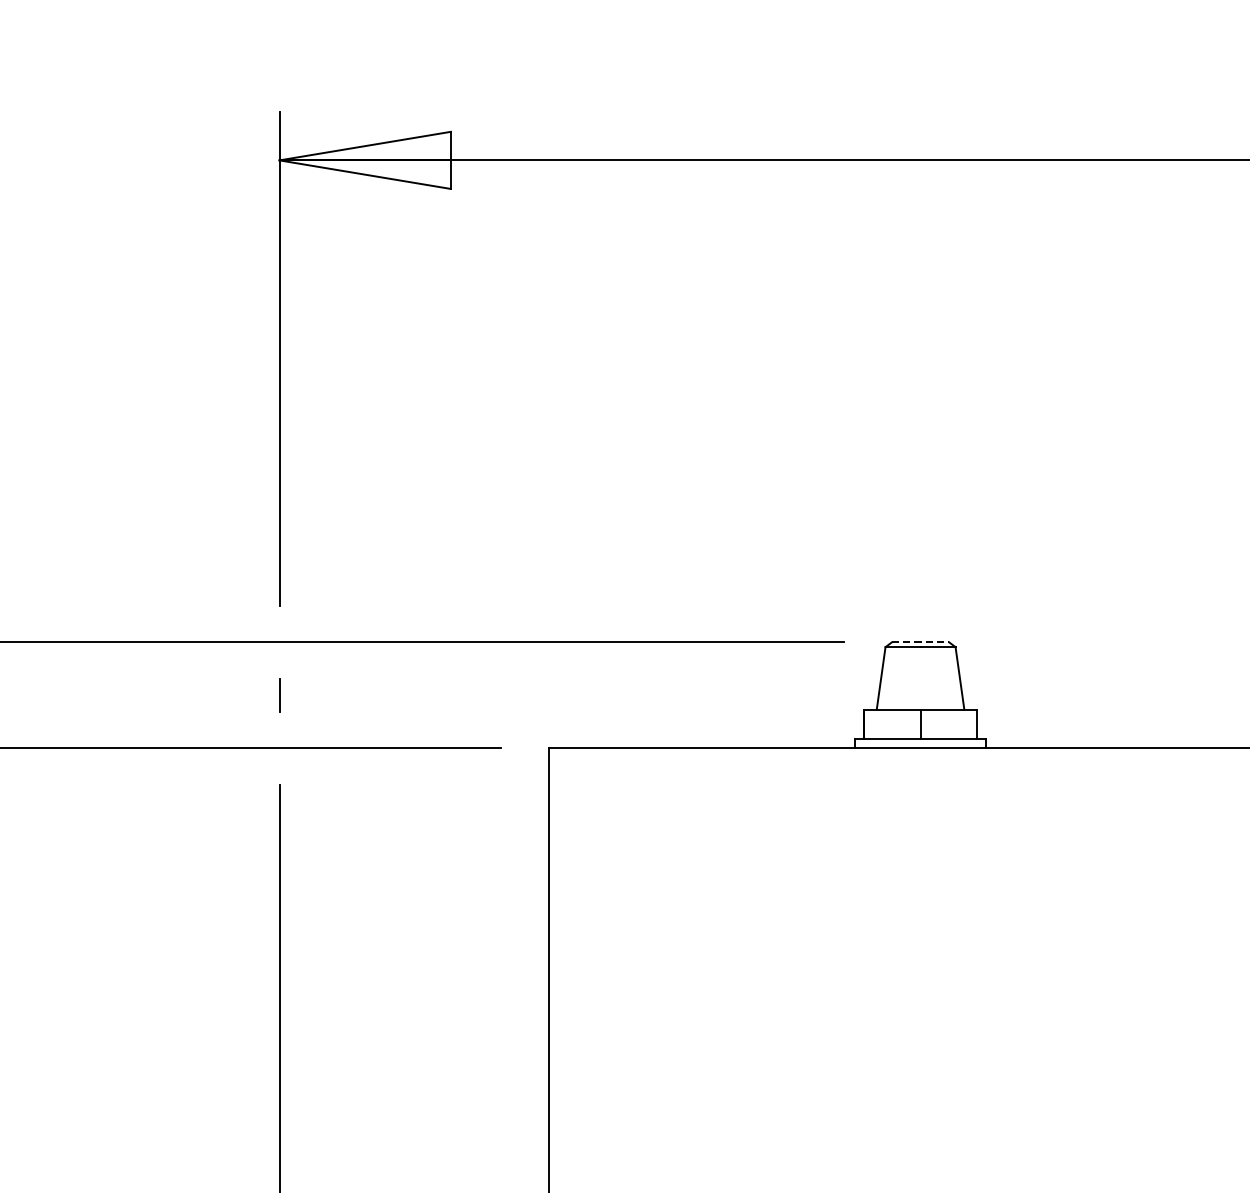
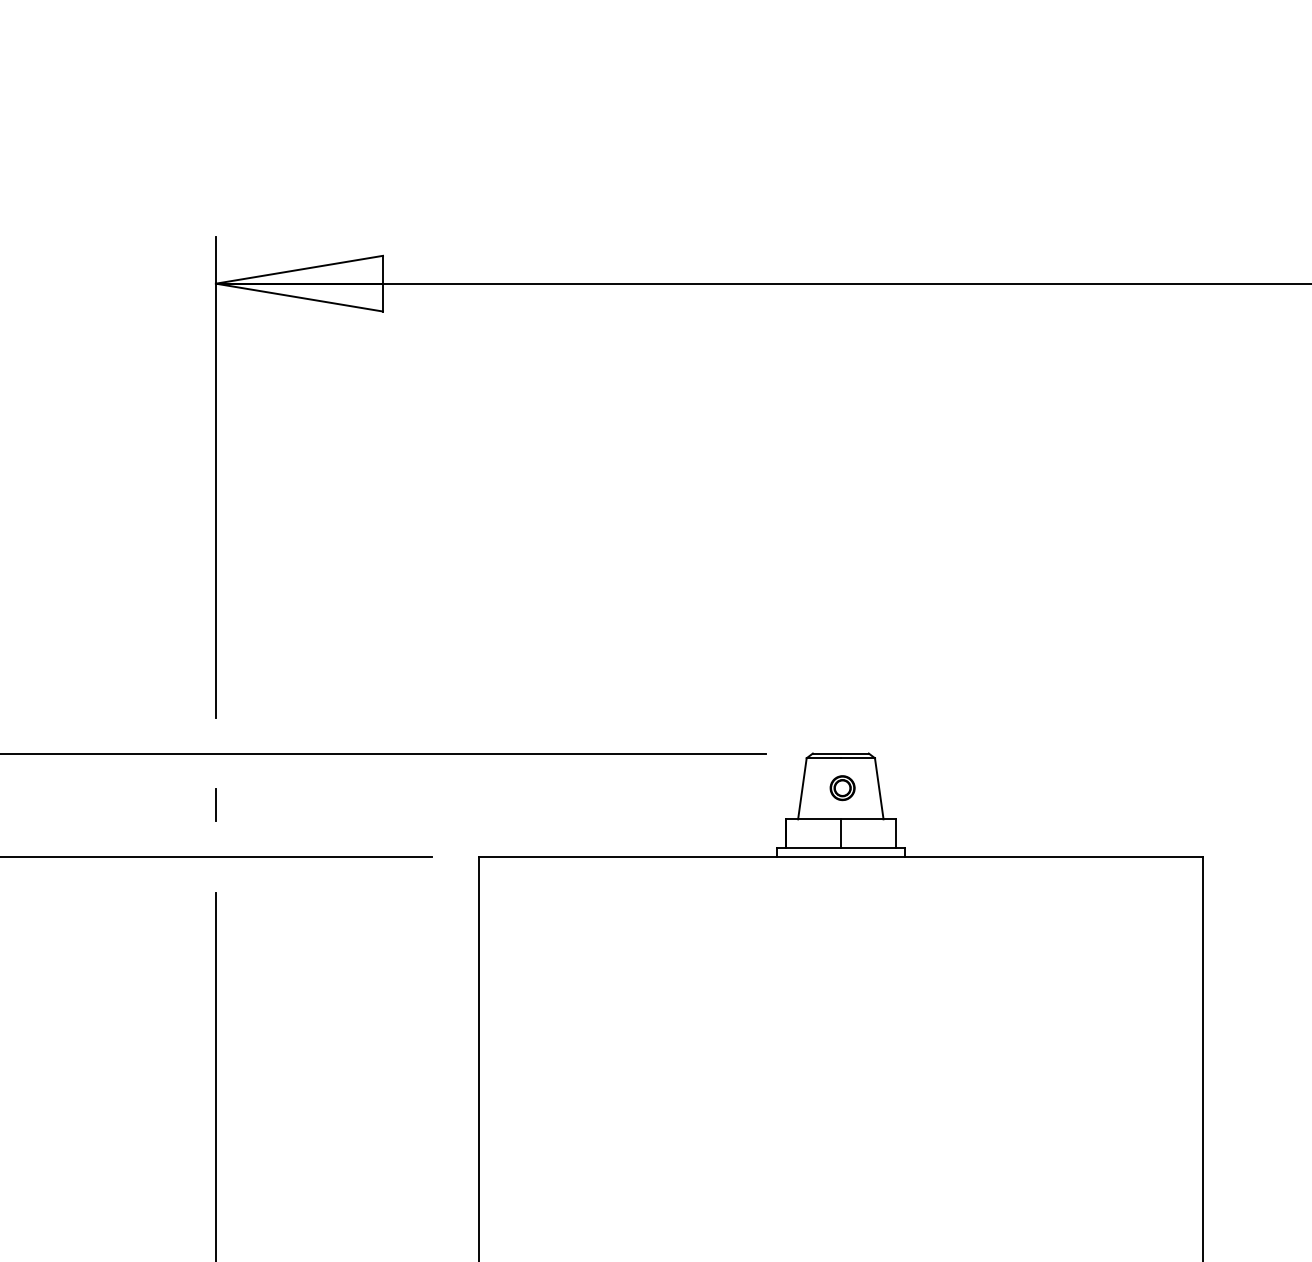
line: (920, 642) -> (840, 753), dashed -> solid
part: (922, 678) -> (842, 788), added

